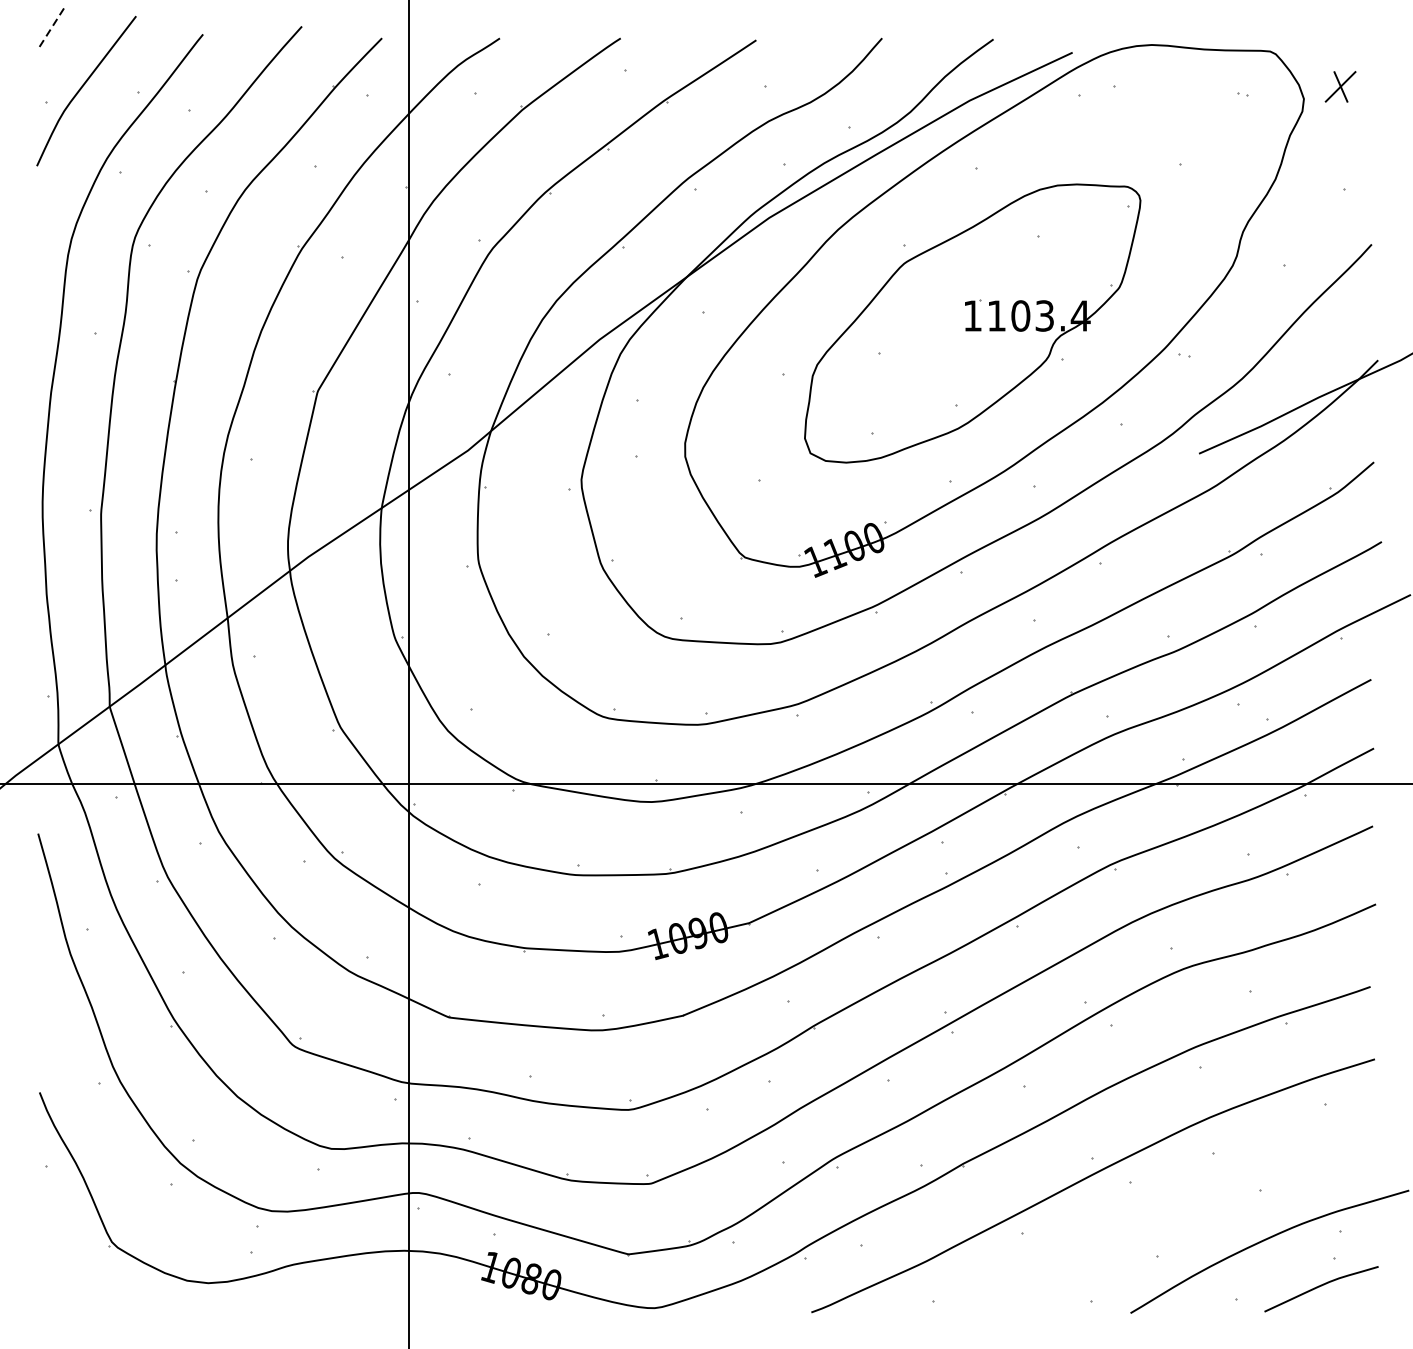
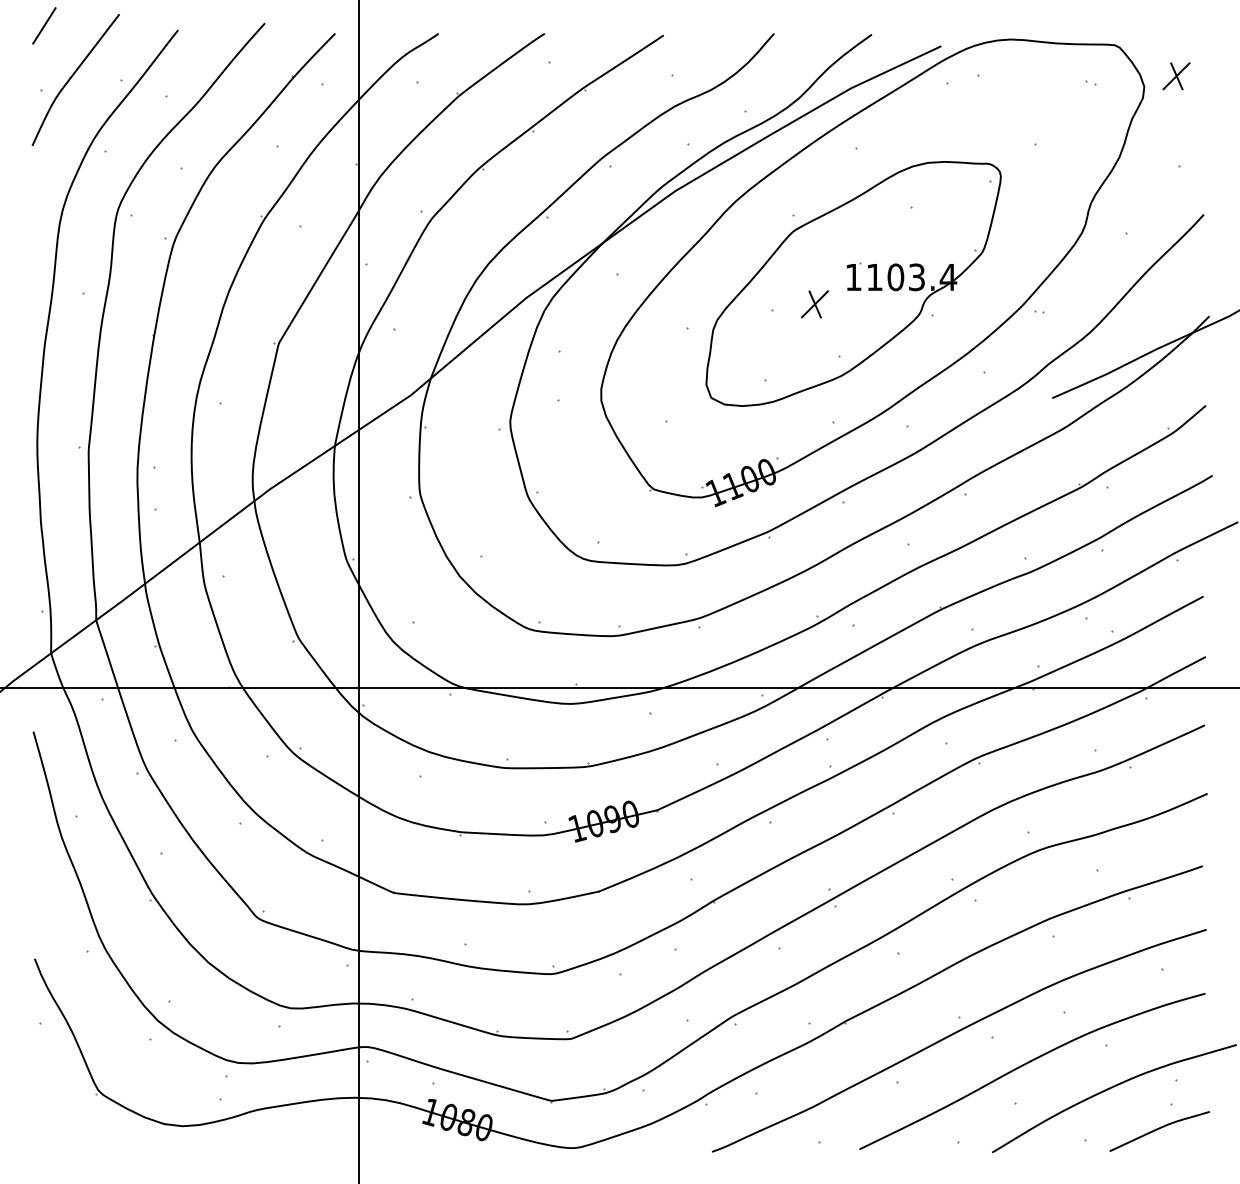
line: (50, 29) -> (44, 25), dashed -> solid
part: (928, 346) -> (814, 304), added
curve: (1171, 1211) -> (1028, 1063), added

